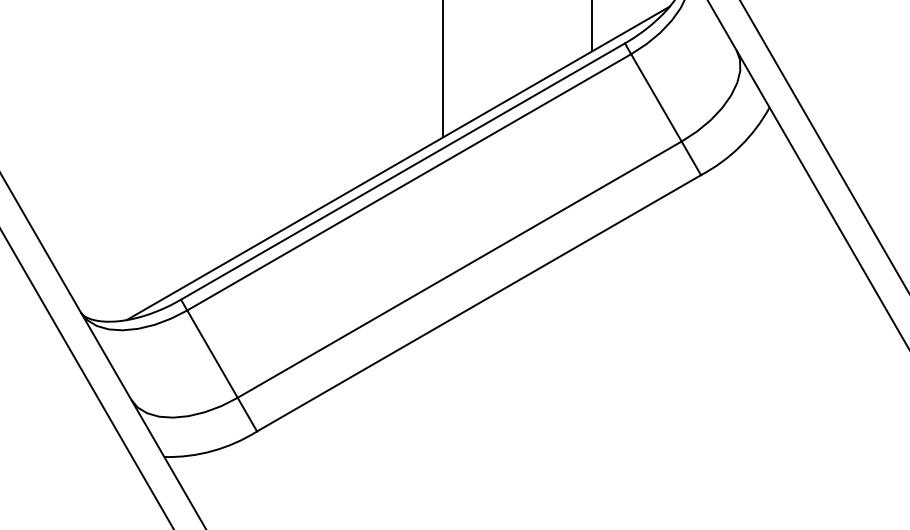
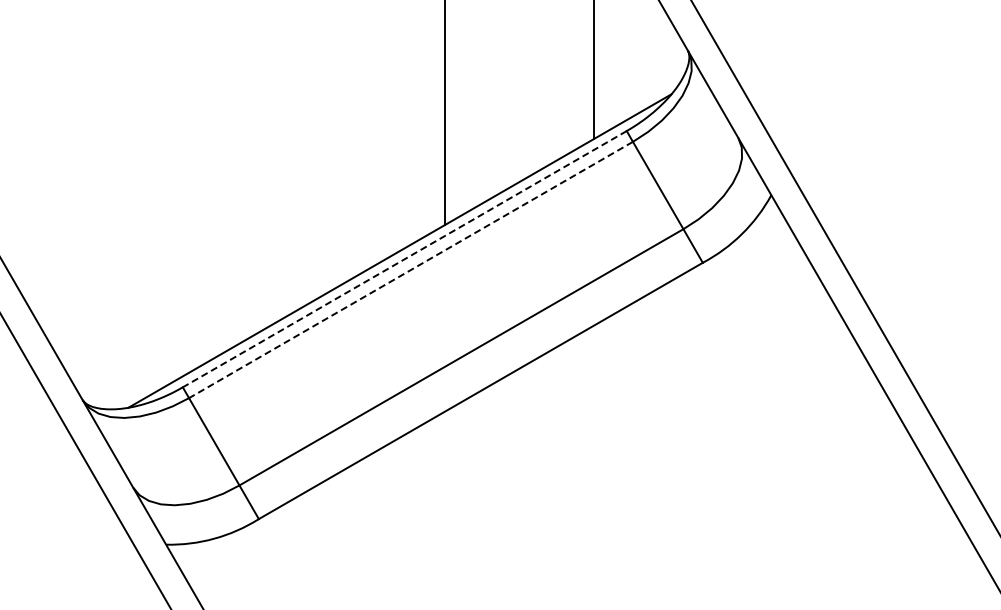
line: (402, 171) -> (404, 259), solid -> dashed
line: (408, 182) -> (410, 270), solid -> dashed

